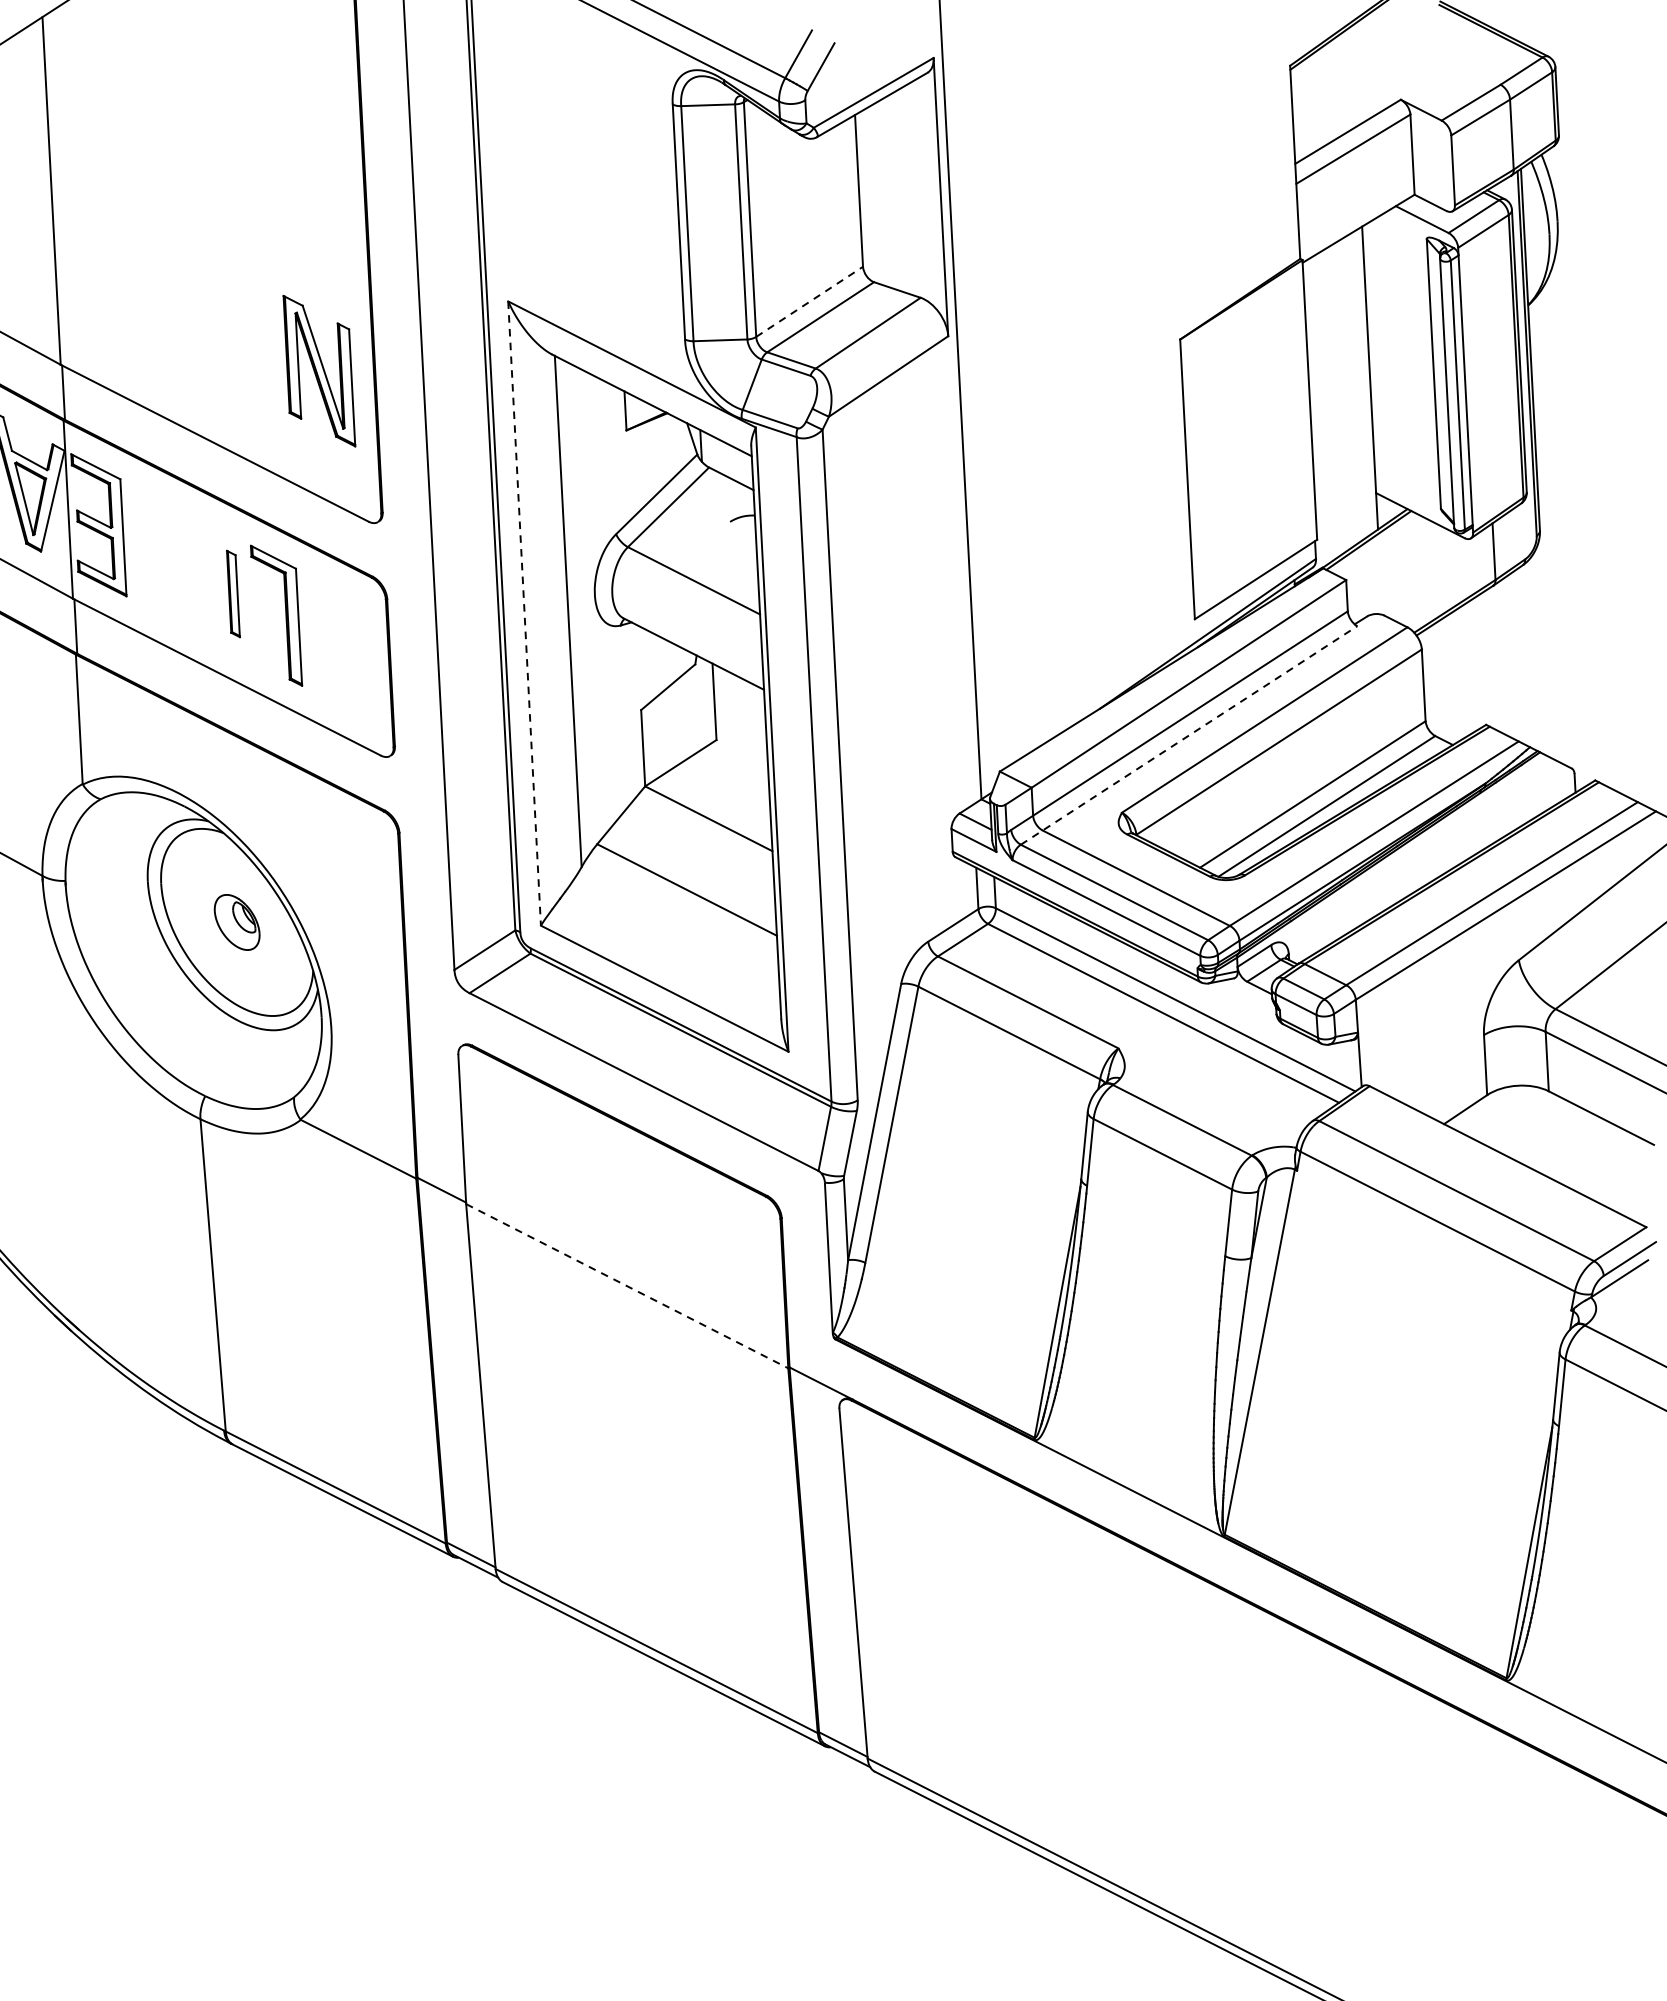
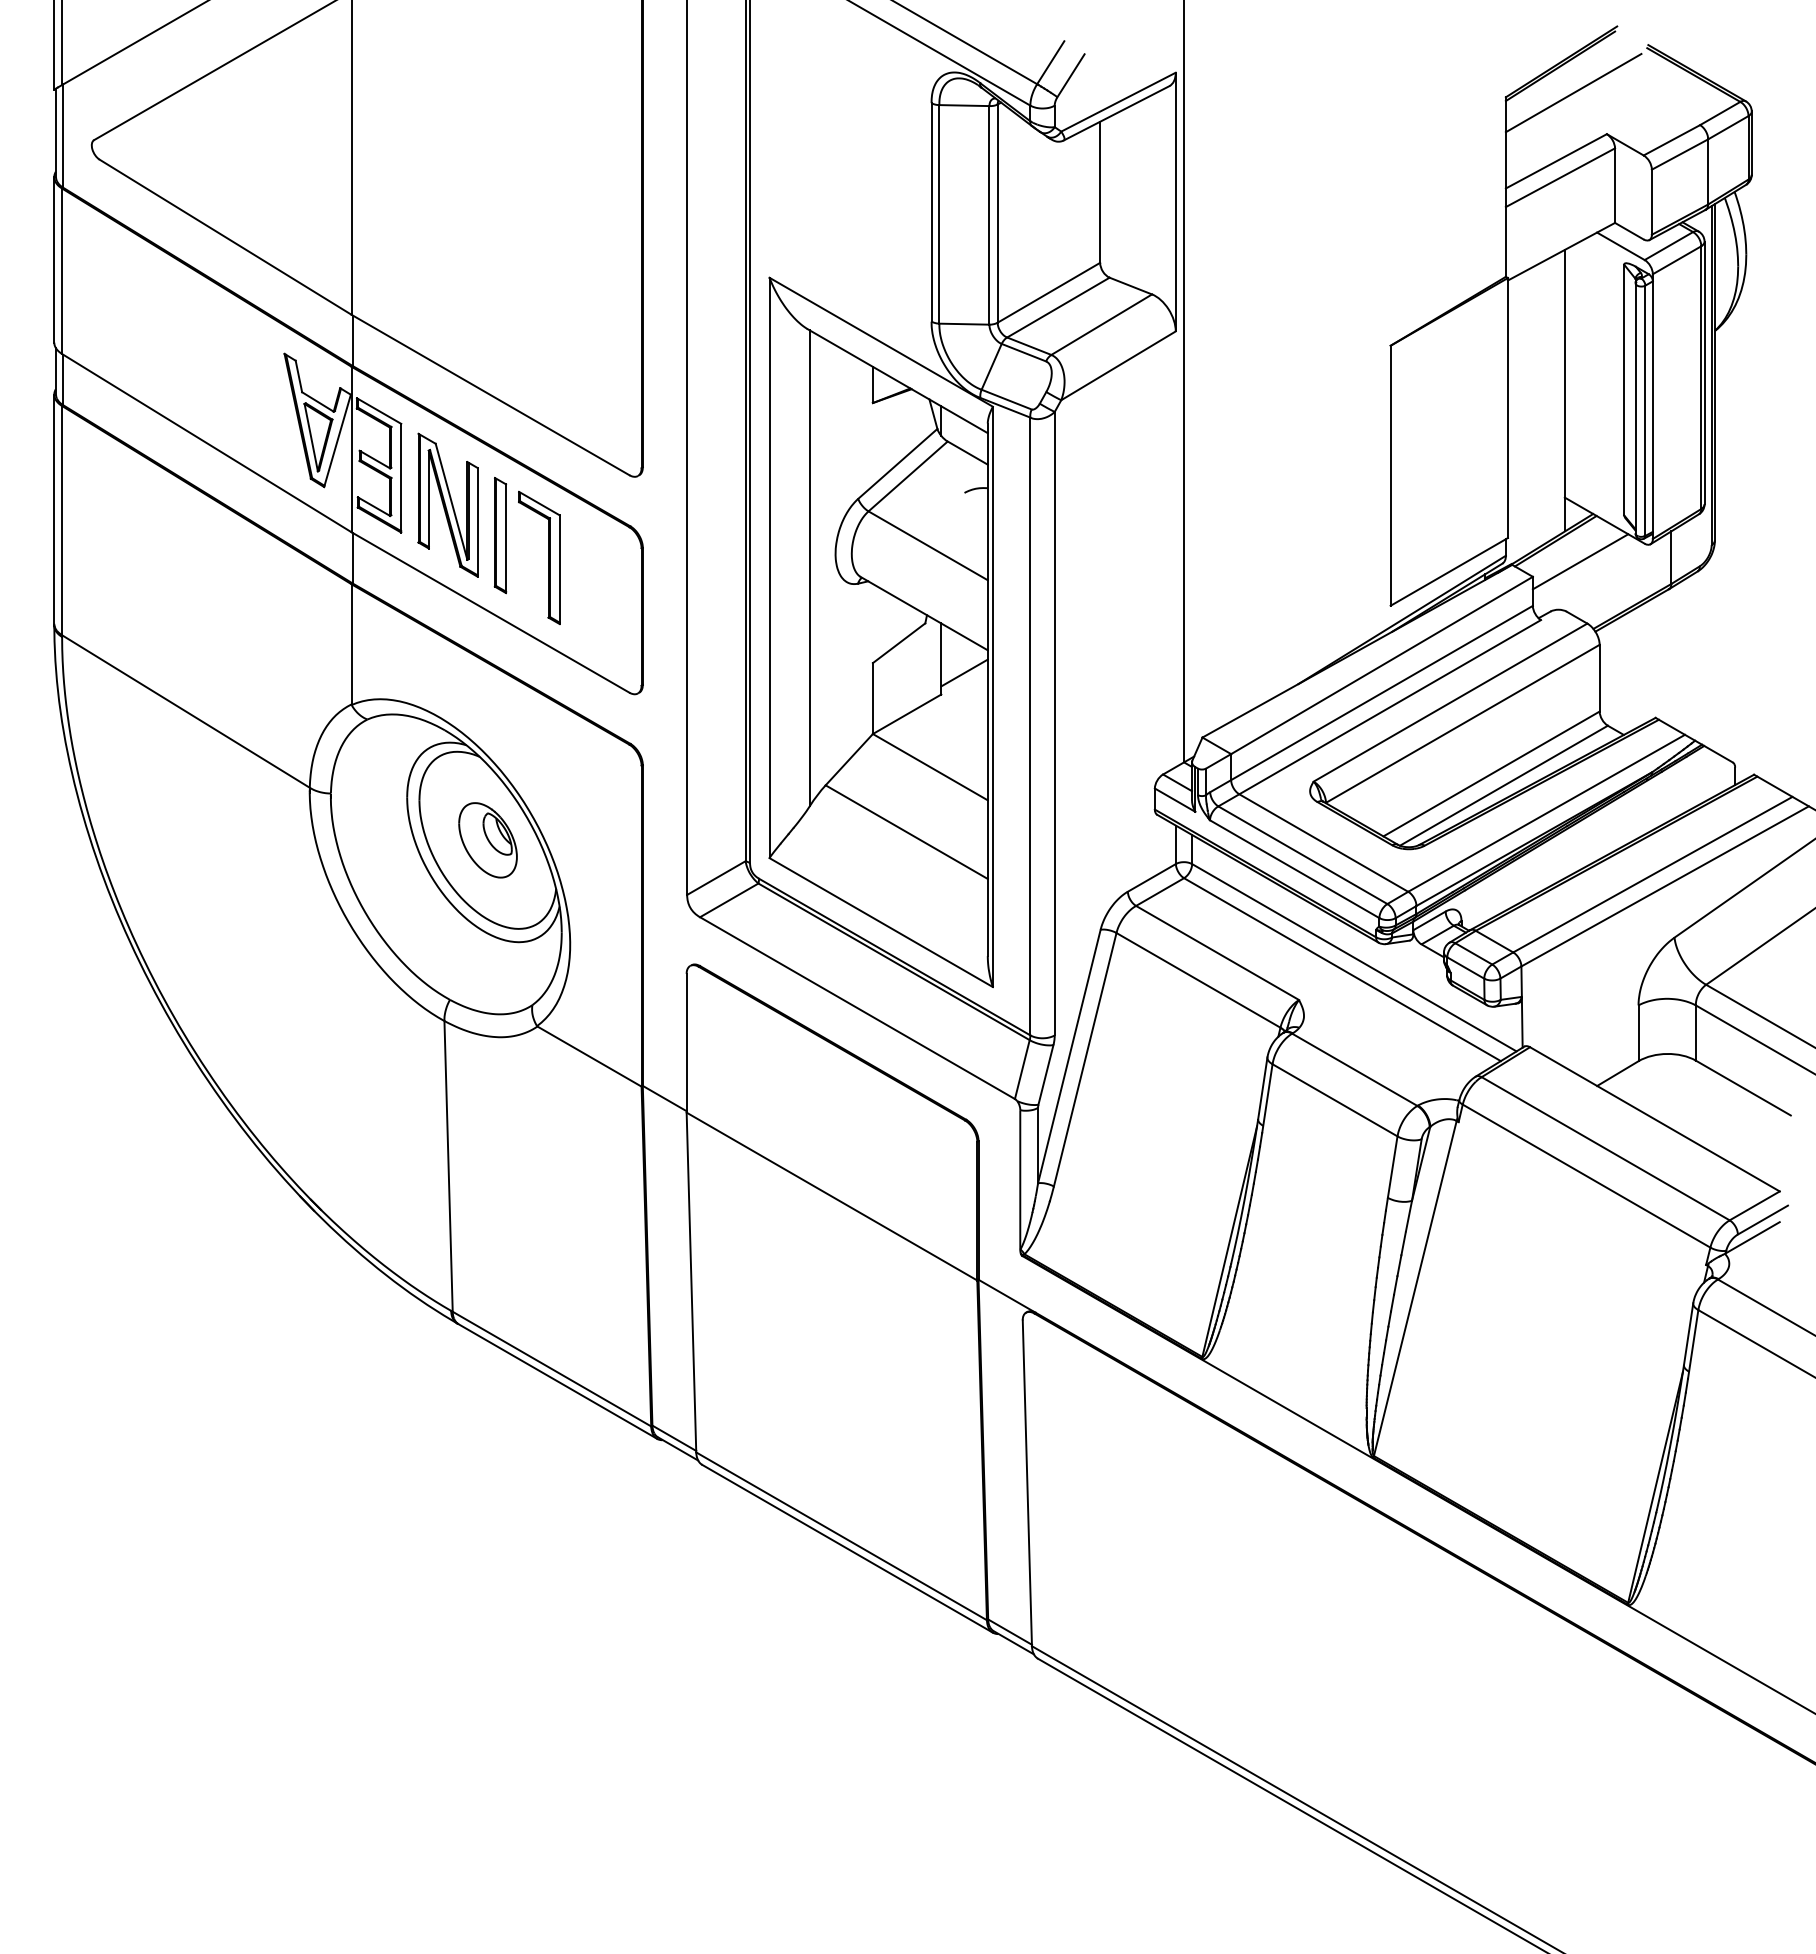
line: (1362, 56) -> (1573, 92), added
line: (810, 301) -> (1049, 292), dashed -> solid
part: (318, 370) -> (447, 504), moved
line: (1396, 560) -> (1580, 561), added
part: (233, 593) -> (500, 535), size x1.43
line: (524, 614) -> (769, 568), dashed -> solid
line: (740, 715) -> (964, 672), added
line: (1189, 734) -> (1380, 712), dashed -> solid
part: (236, 922) -> (487, 840), size x1.43
line: (626, 1286) -> (831, 1196), dashed -> solid

